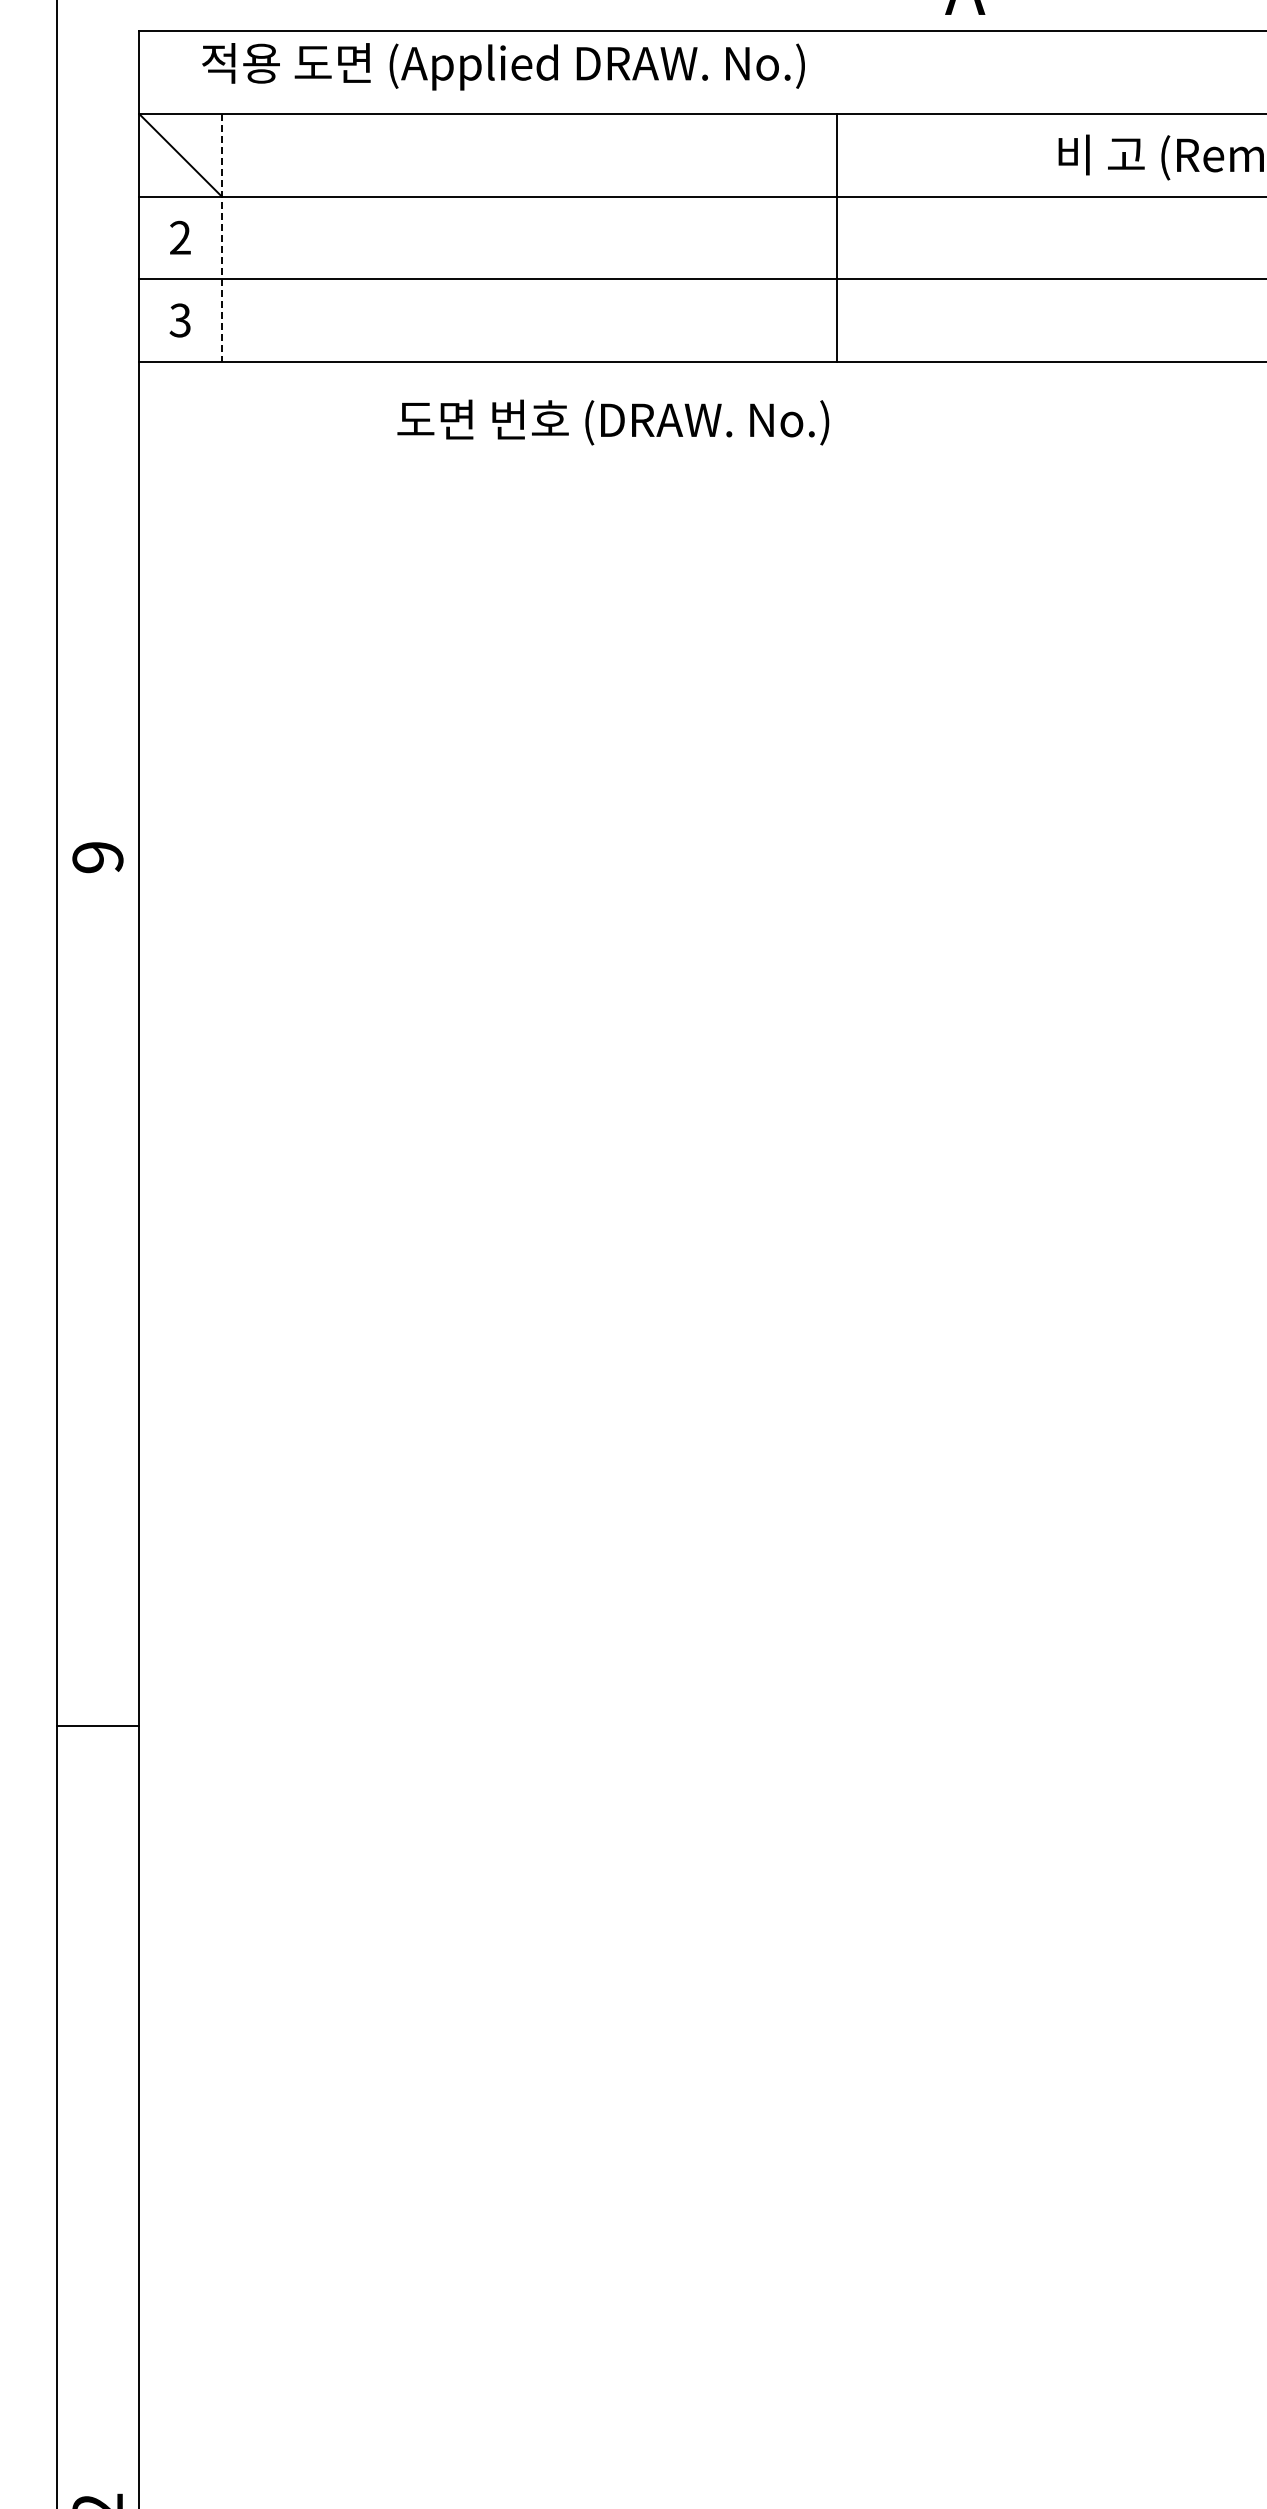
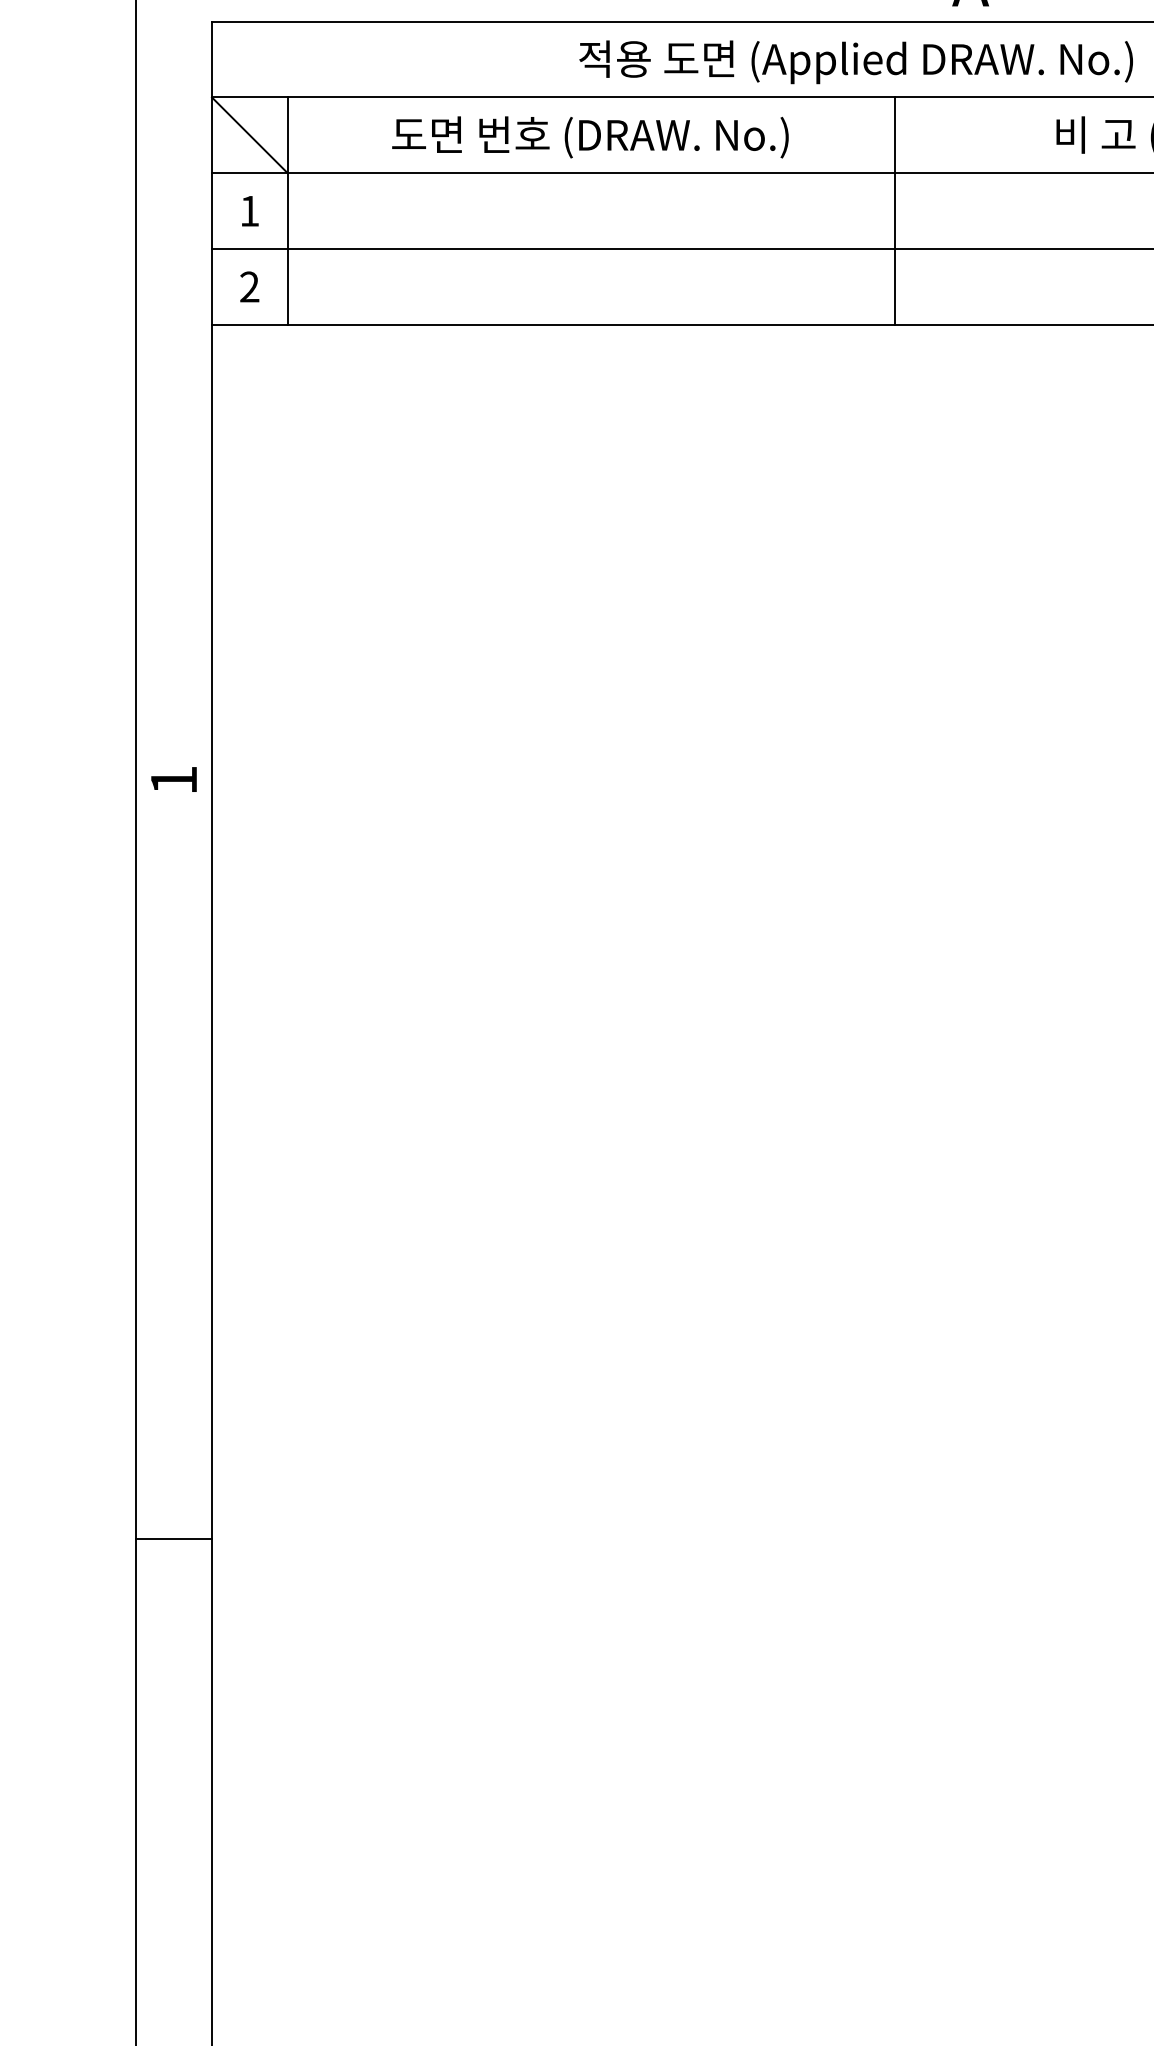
text: (503, 66) -> (856, 62), moved
text: (180, 237) -> (249, 210), 2 -> 1
line: (221, 237) -> (287, 210), dashed -> solid
line: (836, 237) -> (894, 210), moved
text: (179, 320) -> (248, 287), 3 -> 2
text: (613, 422) -> (590, 137), moved
text: (97, 857) -> (173, 780), 9 -> 1
line: (97, 1726) -> (173, 1539), moved

